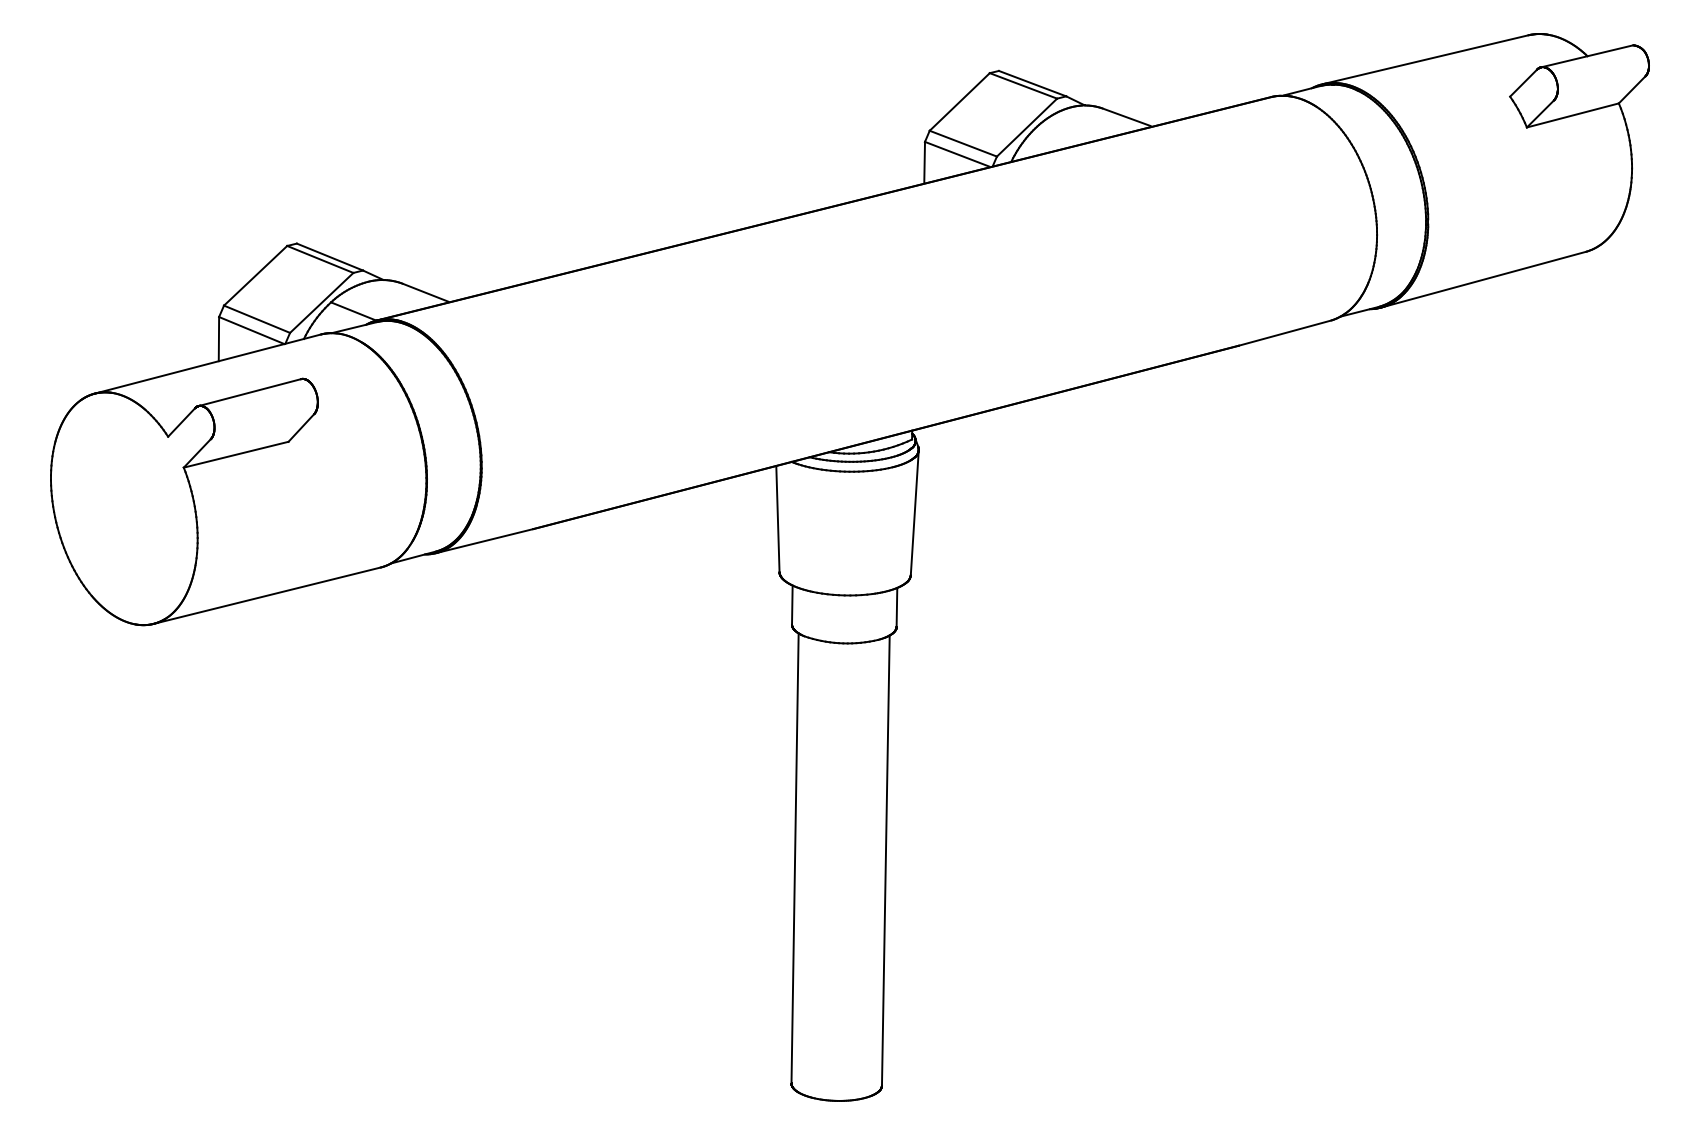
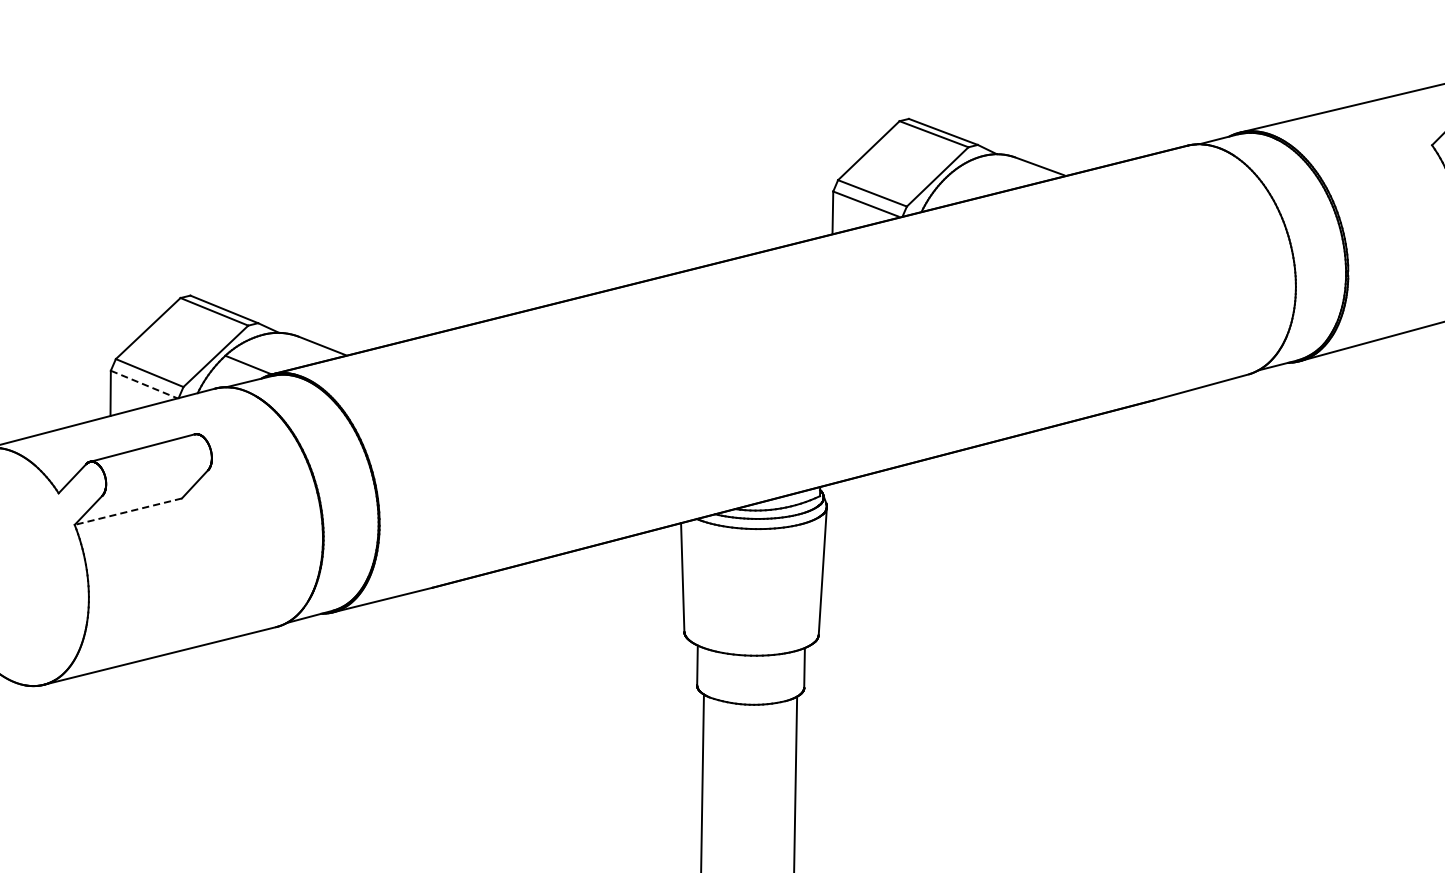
line: (252, 330) -> (145, 384), solid -> dashed
line: (236, 454) -> (128, 511), solid -> dashed

